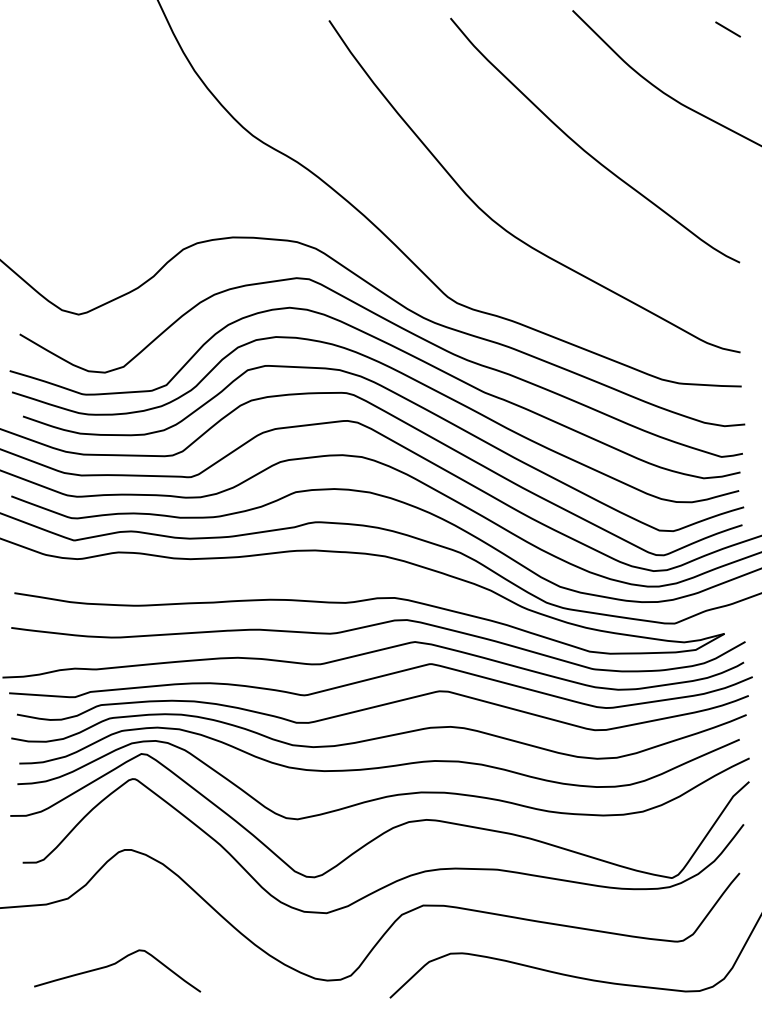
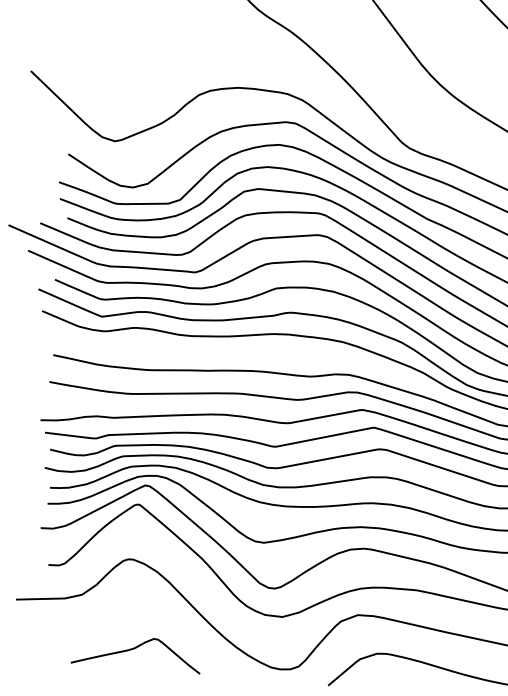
curve: (115, 964) -> (134, 649), moved

